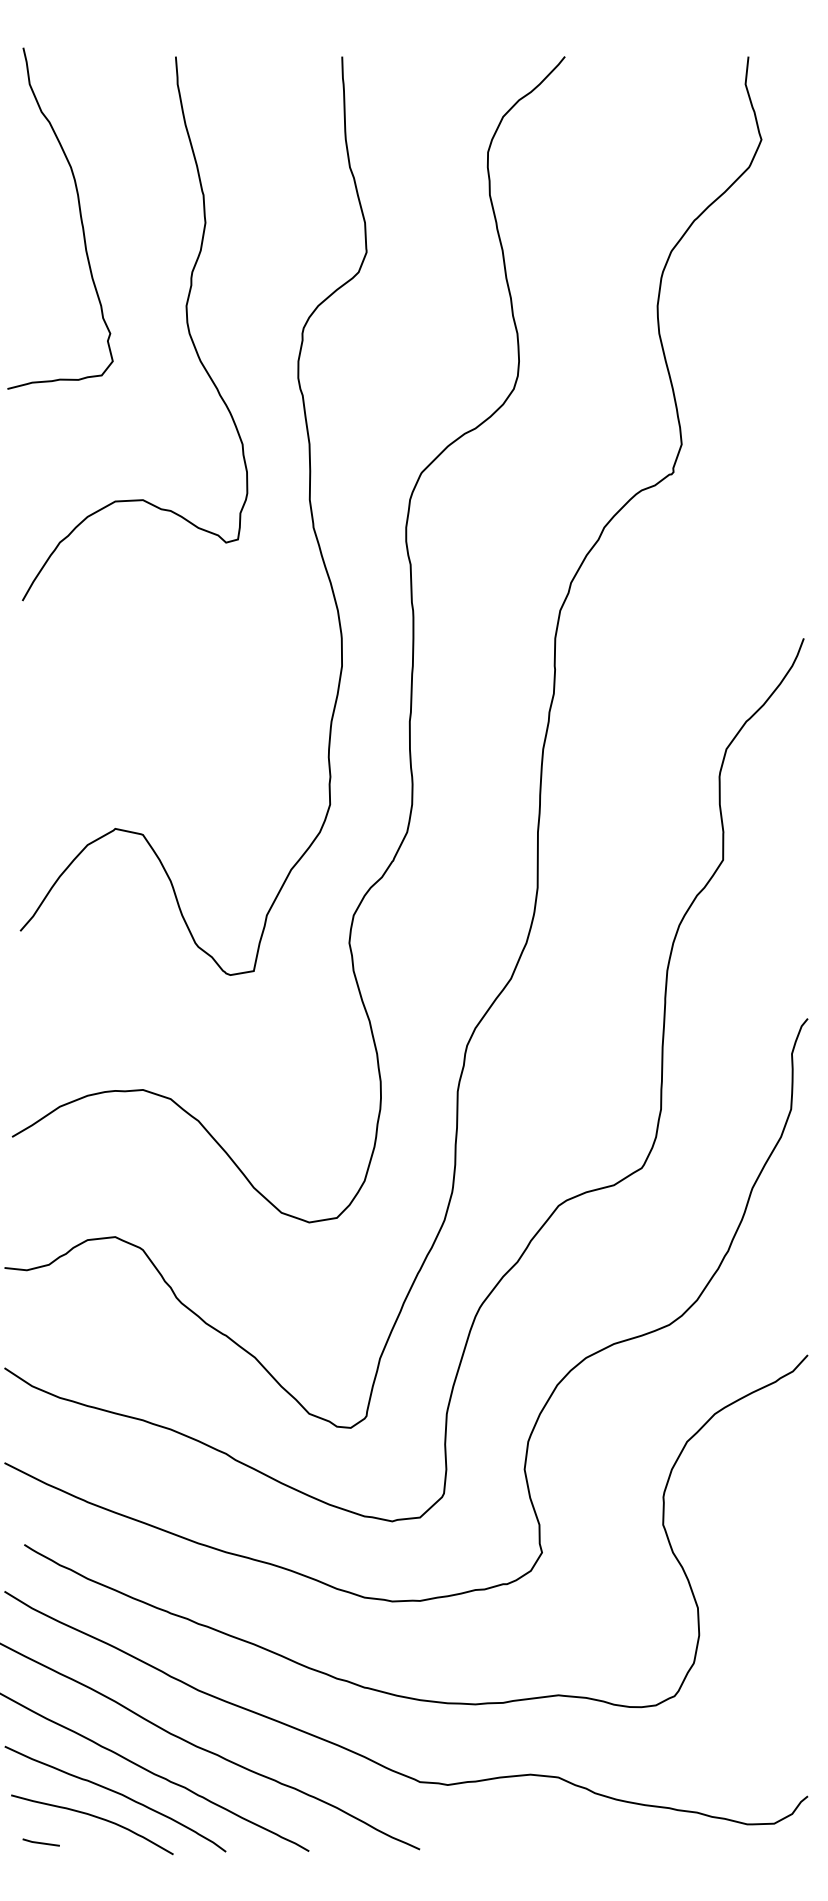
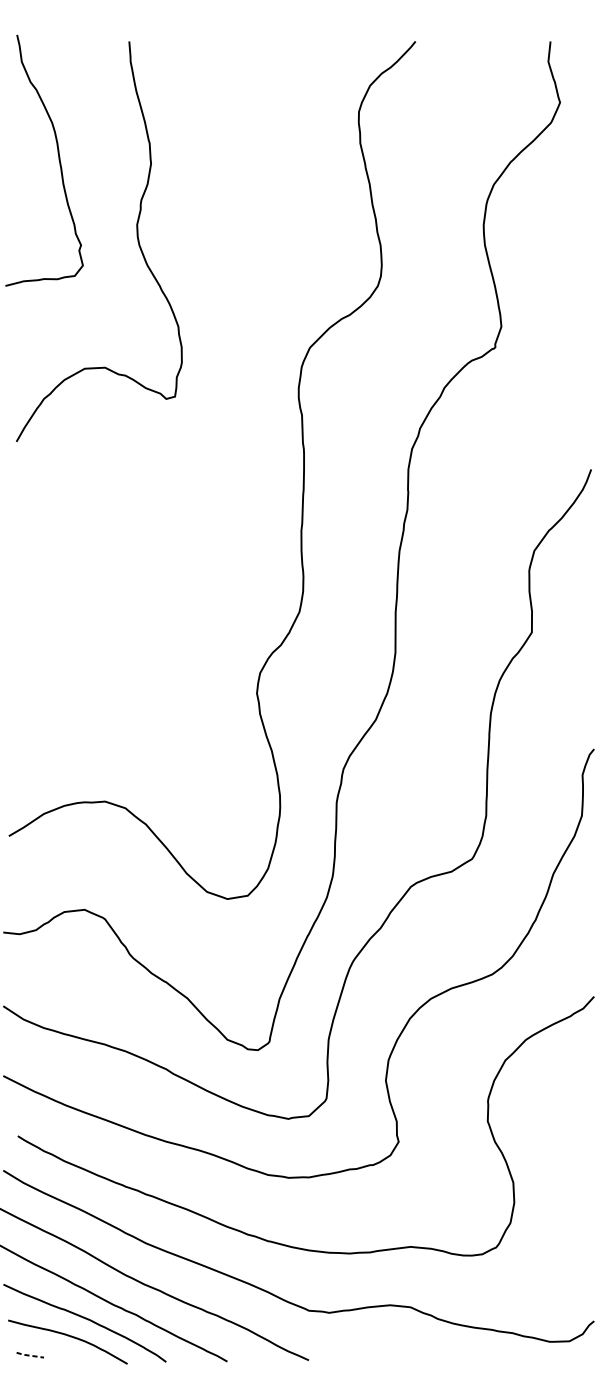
curve: (308, 499) -> (226, 367), removed
line: (41, 1843) -> (30, 1355), solid -> dashed

